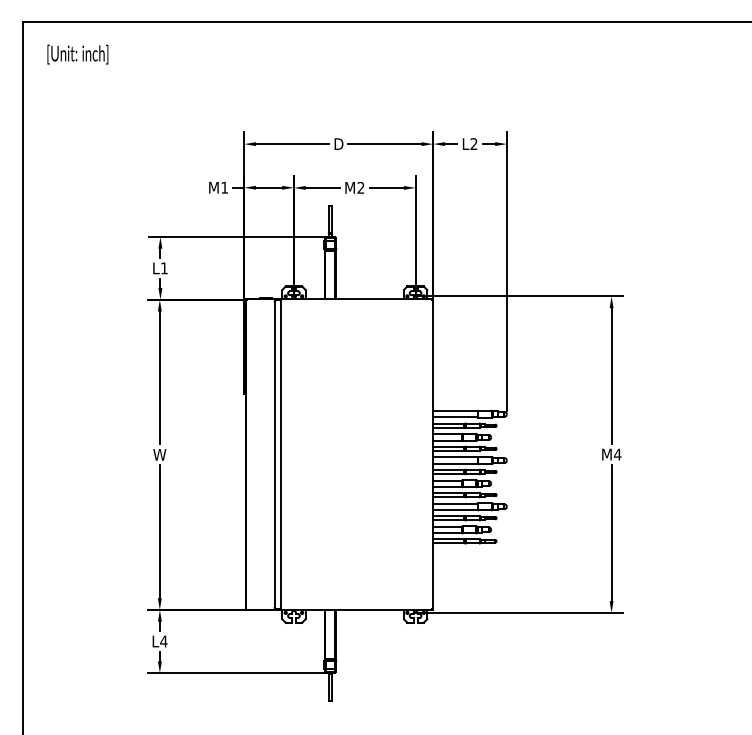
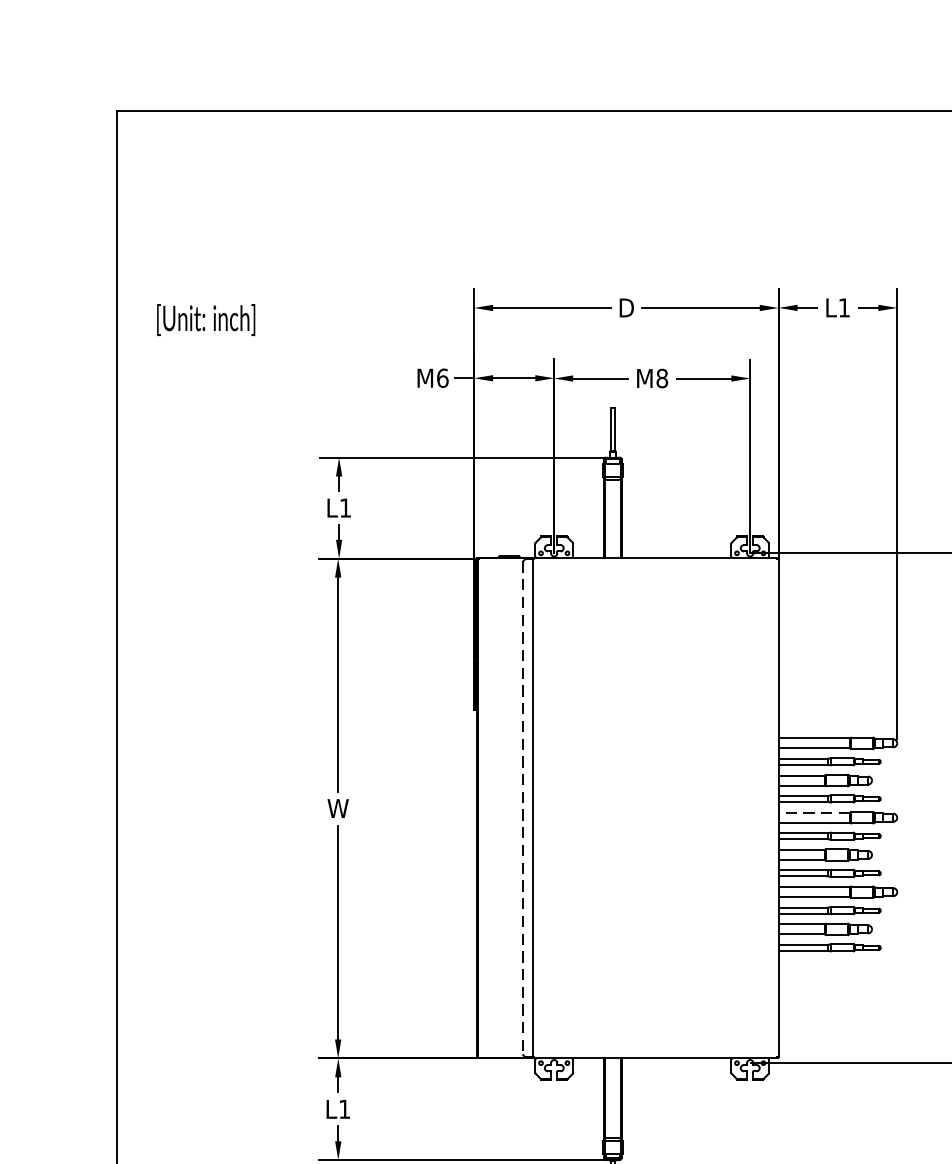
text: (77, 54) -> (205, 319), moved
text: (473, 143) -> (843, 306), L2 -> L1
text: (224, 187) -> (442, 377), M1 -> M6
text: (360, 187) -> (661, 377), M2 -> M8
line: (274, 455) -> (522, 809), solid -> dashed
line: (454, 457) -> (812, 812), solid -> dashed
text: (163, 641) -> (344, 1109), L4 -> L1

